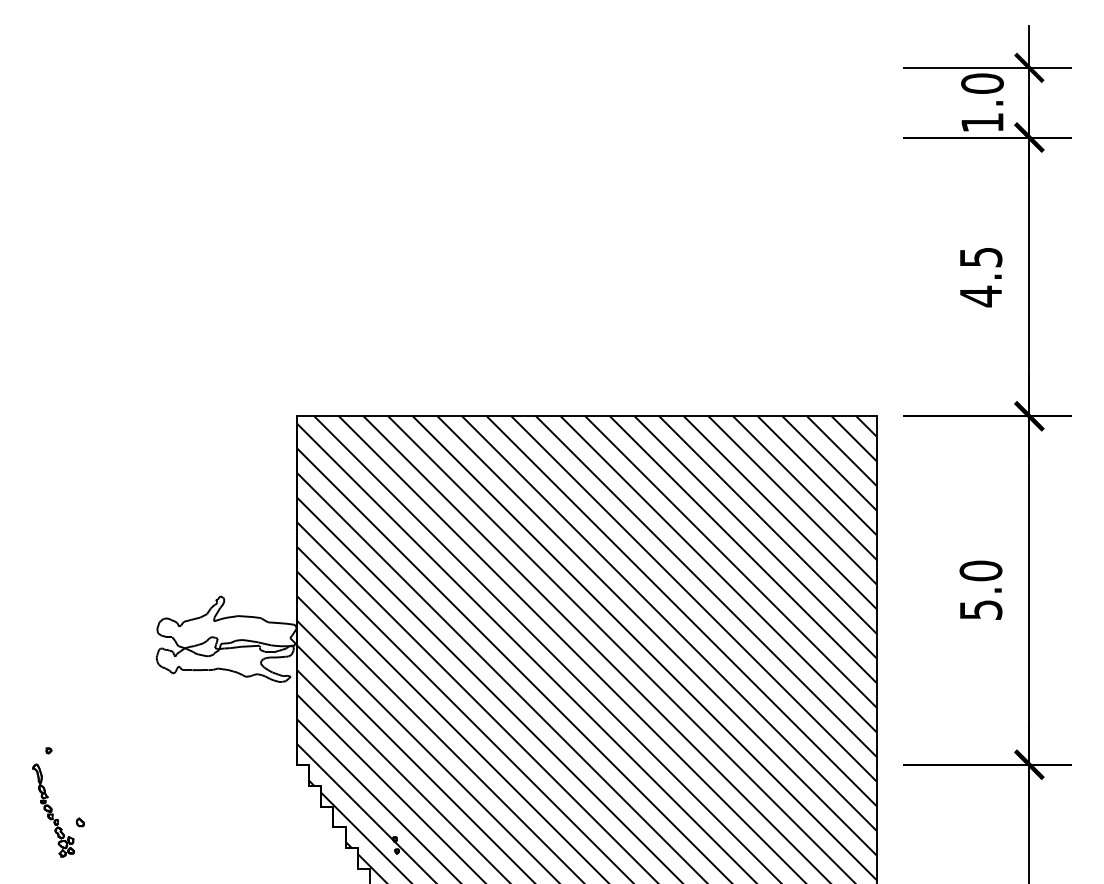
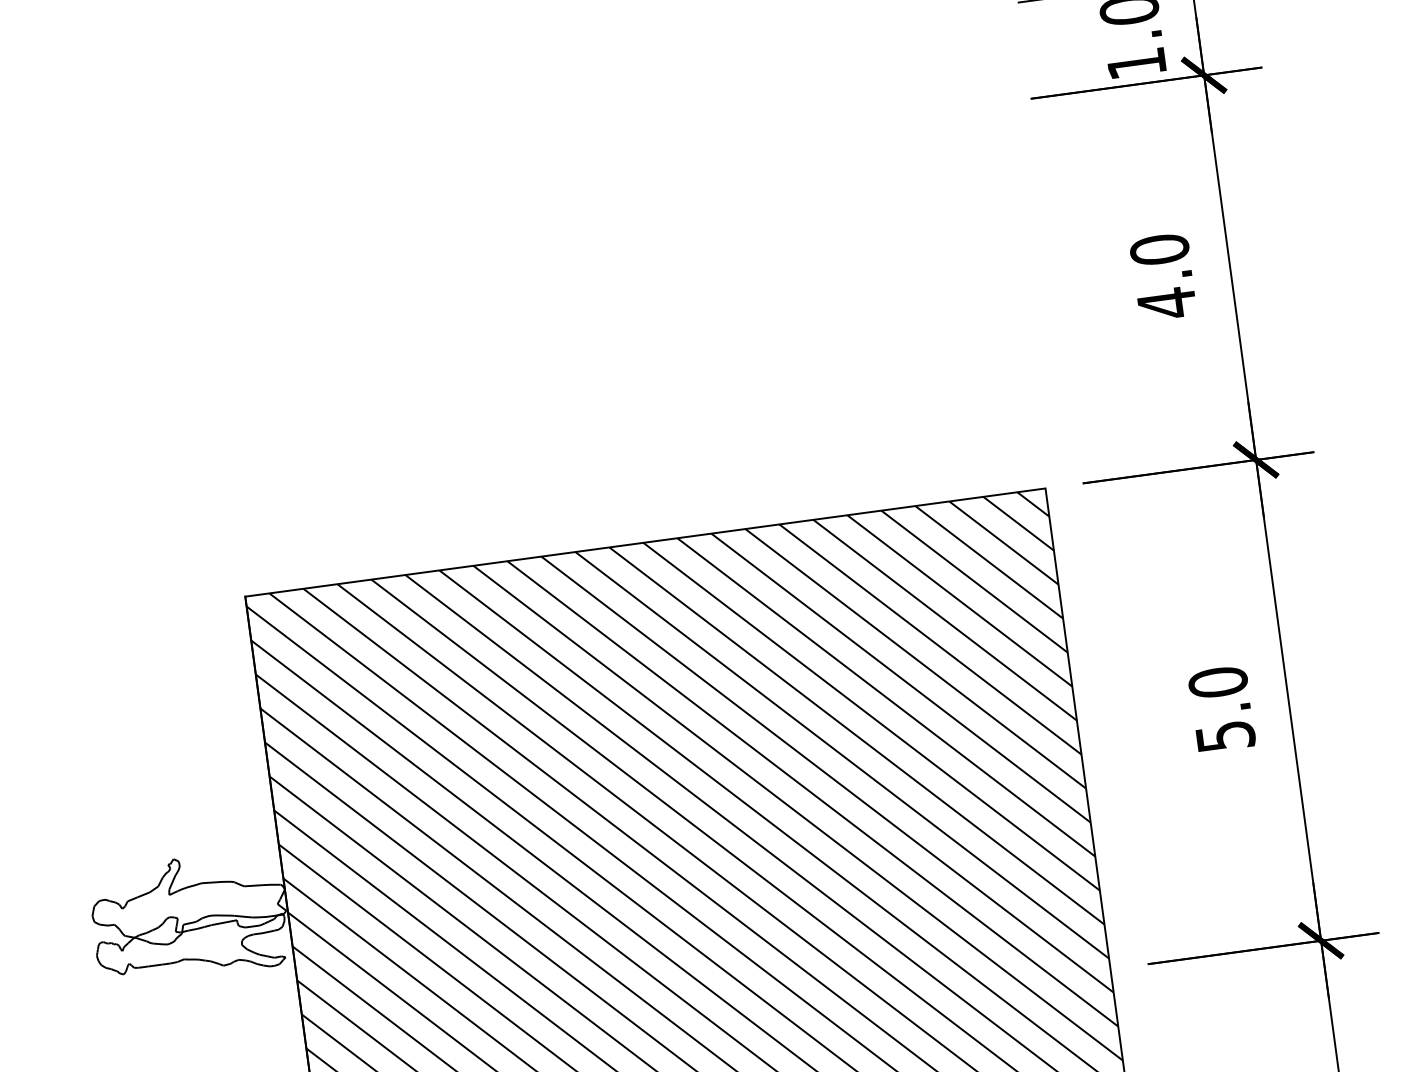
text: (980, 257) -> (1159, 250), 4.5 -> 4.0

